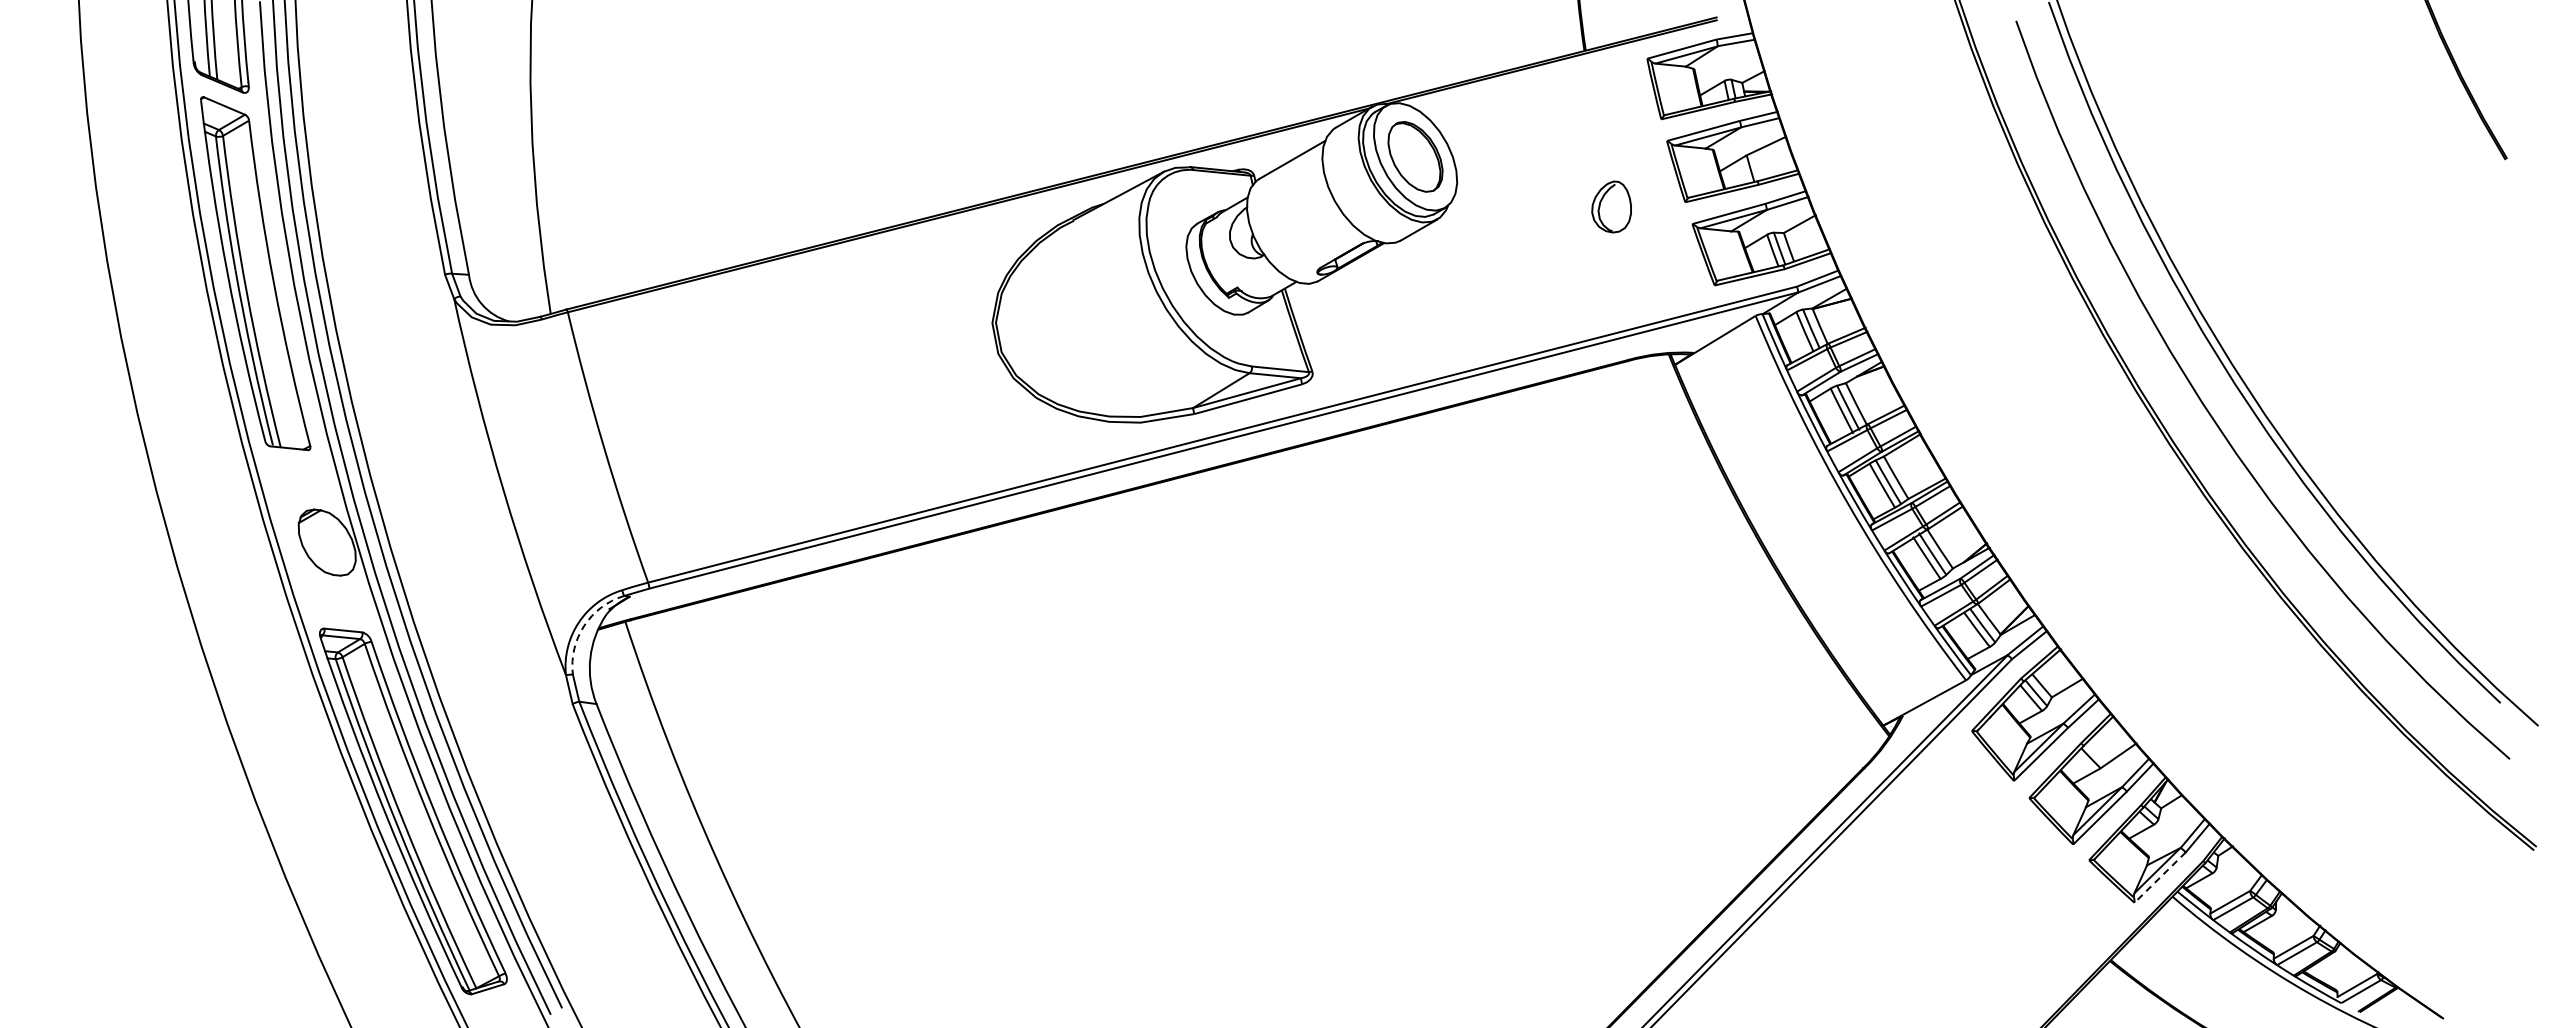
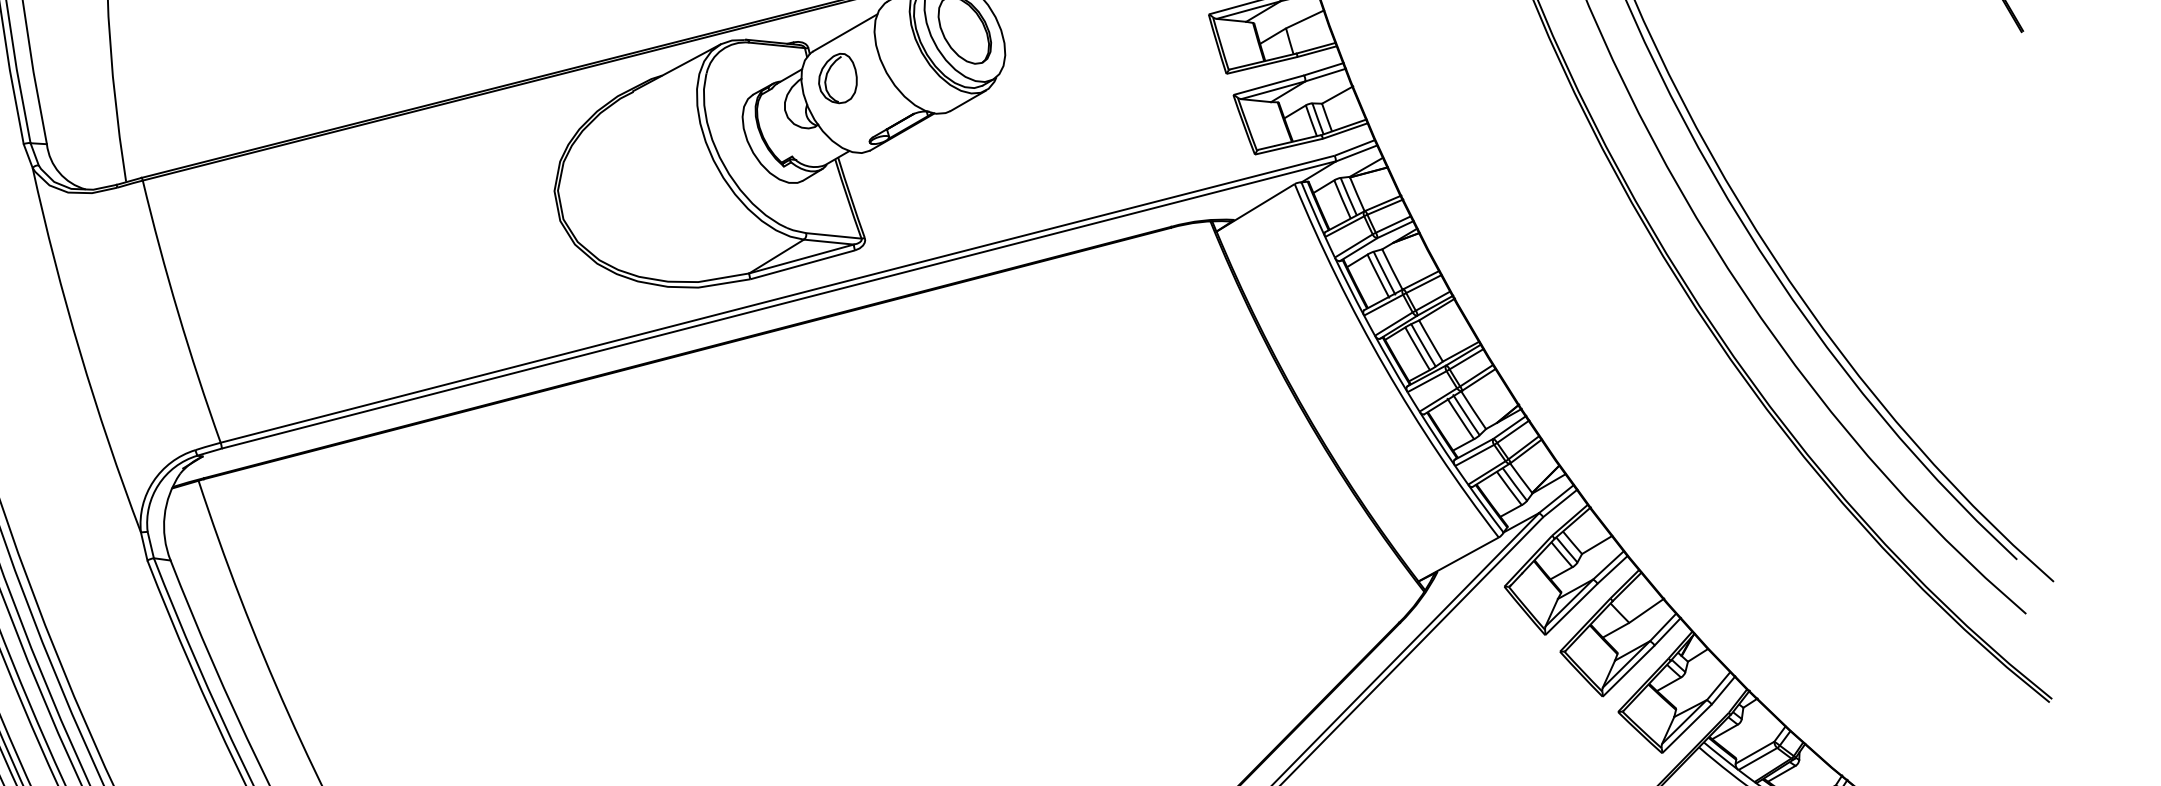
part: (1611, 206) -> (837, 77), moved
arc: (584, 625) -> (158, 484), dashed -> solid
line: (2160, 877) -> (1687, 728), dashed -> solid

